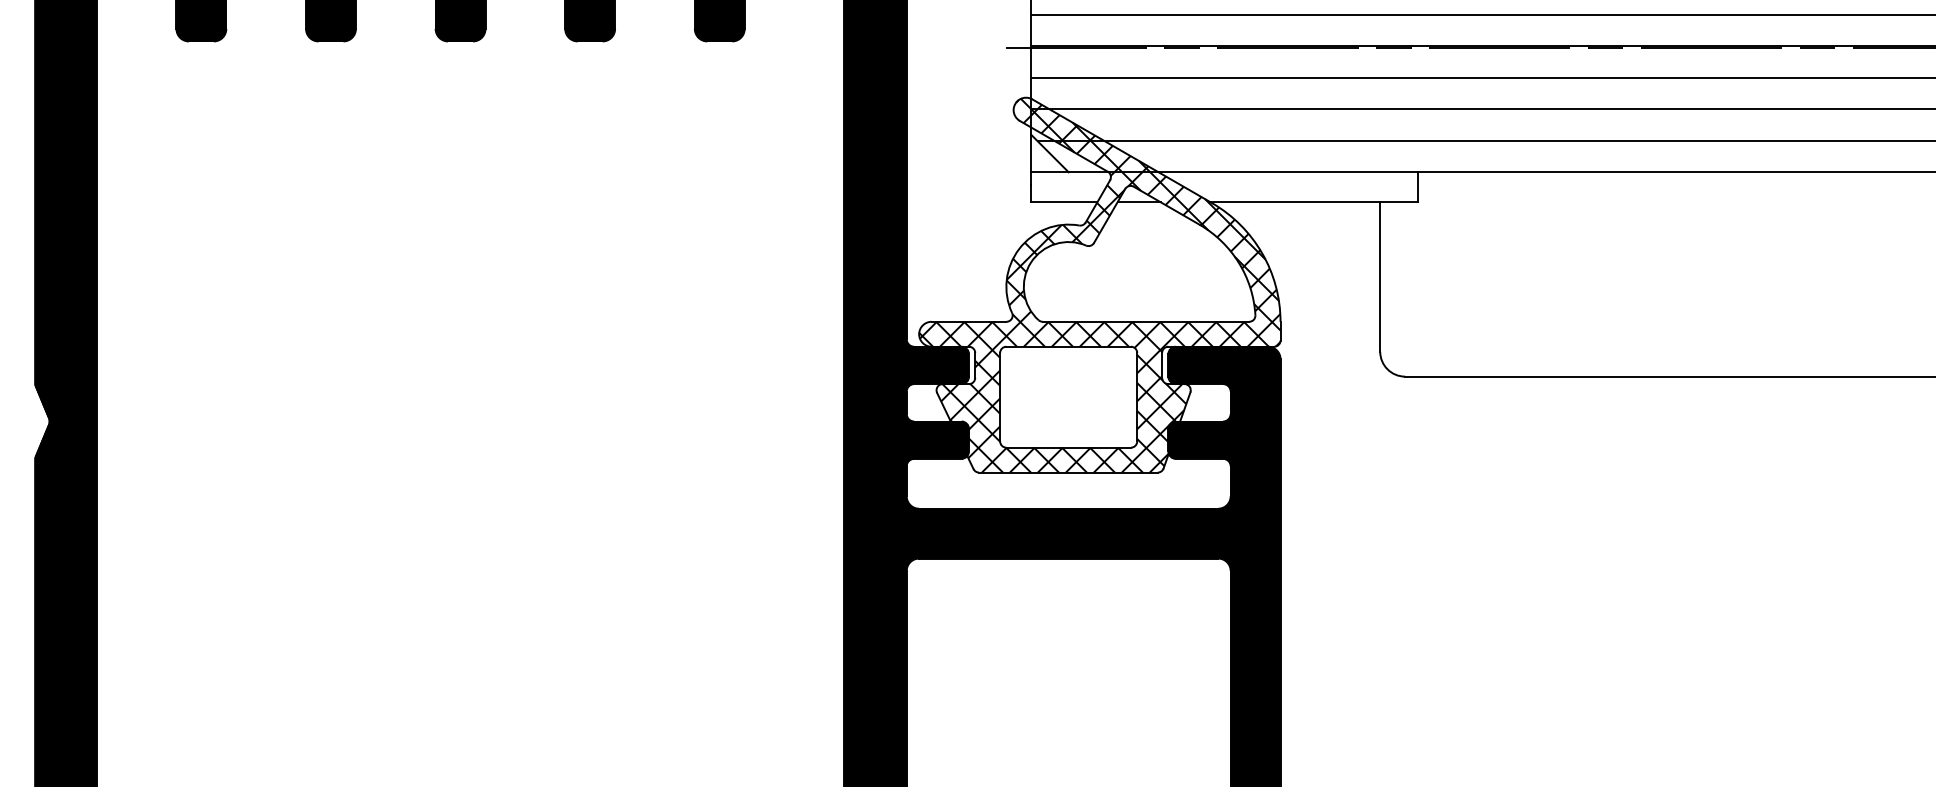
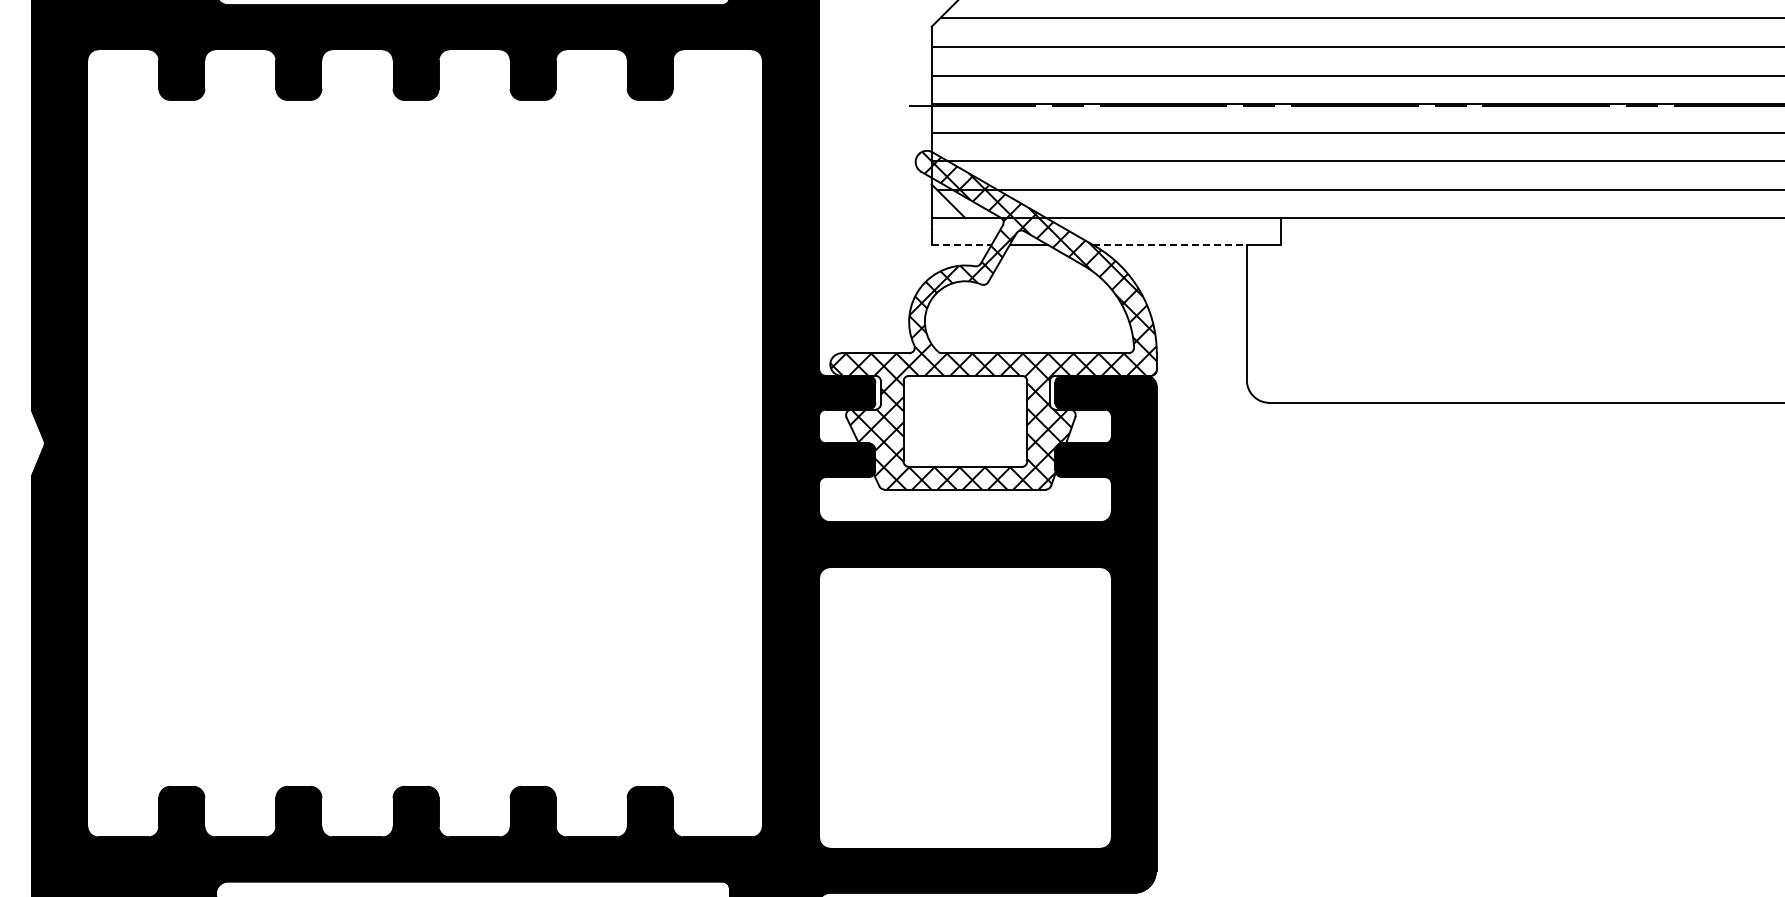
line: (1064, 202) -> (961, 245), solid -> dashed
line: (1295, 202) -> (1170, 245), solid -> dashed

